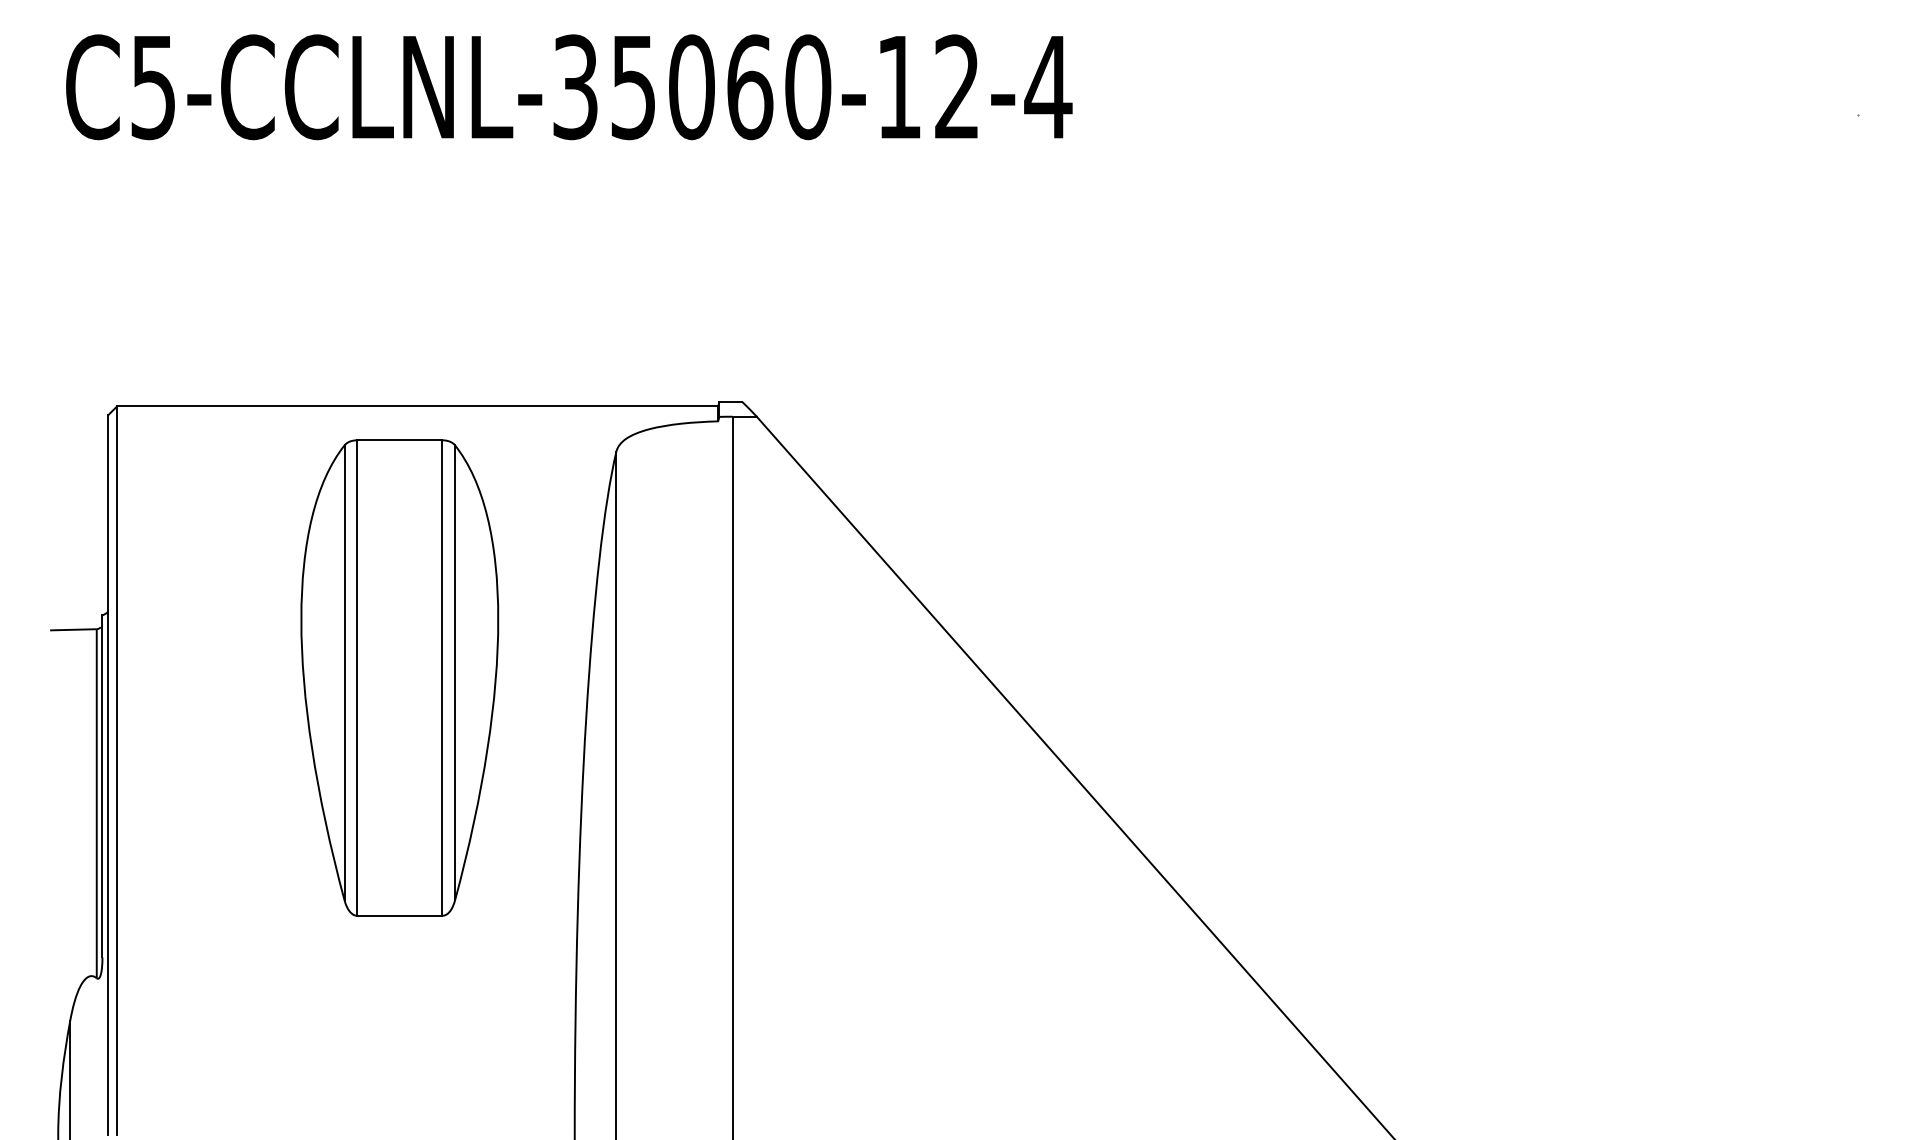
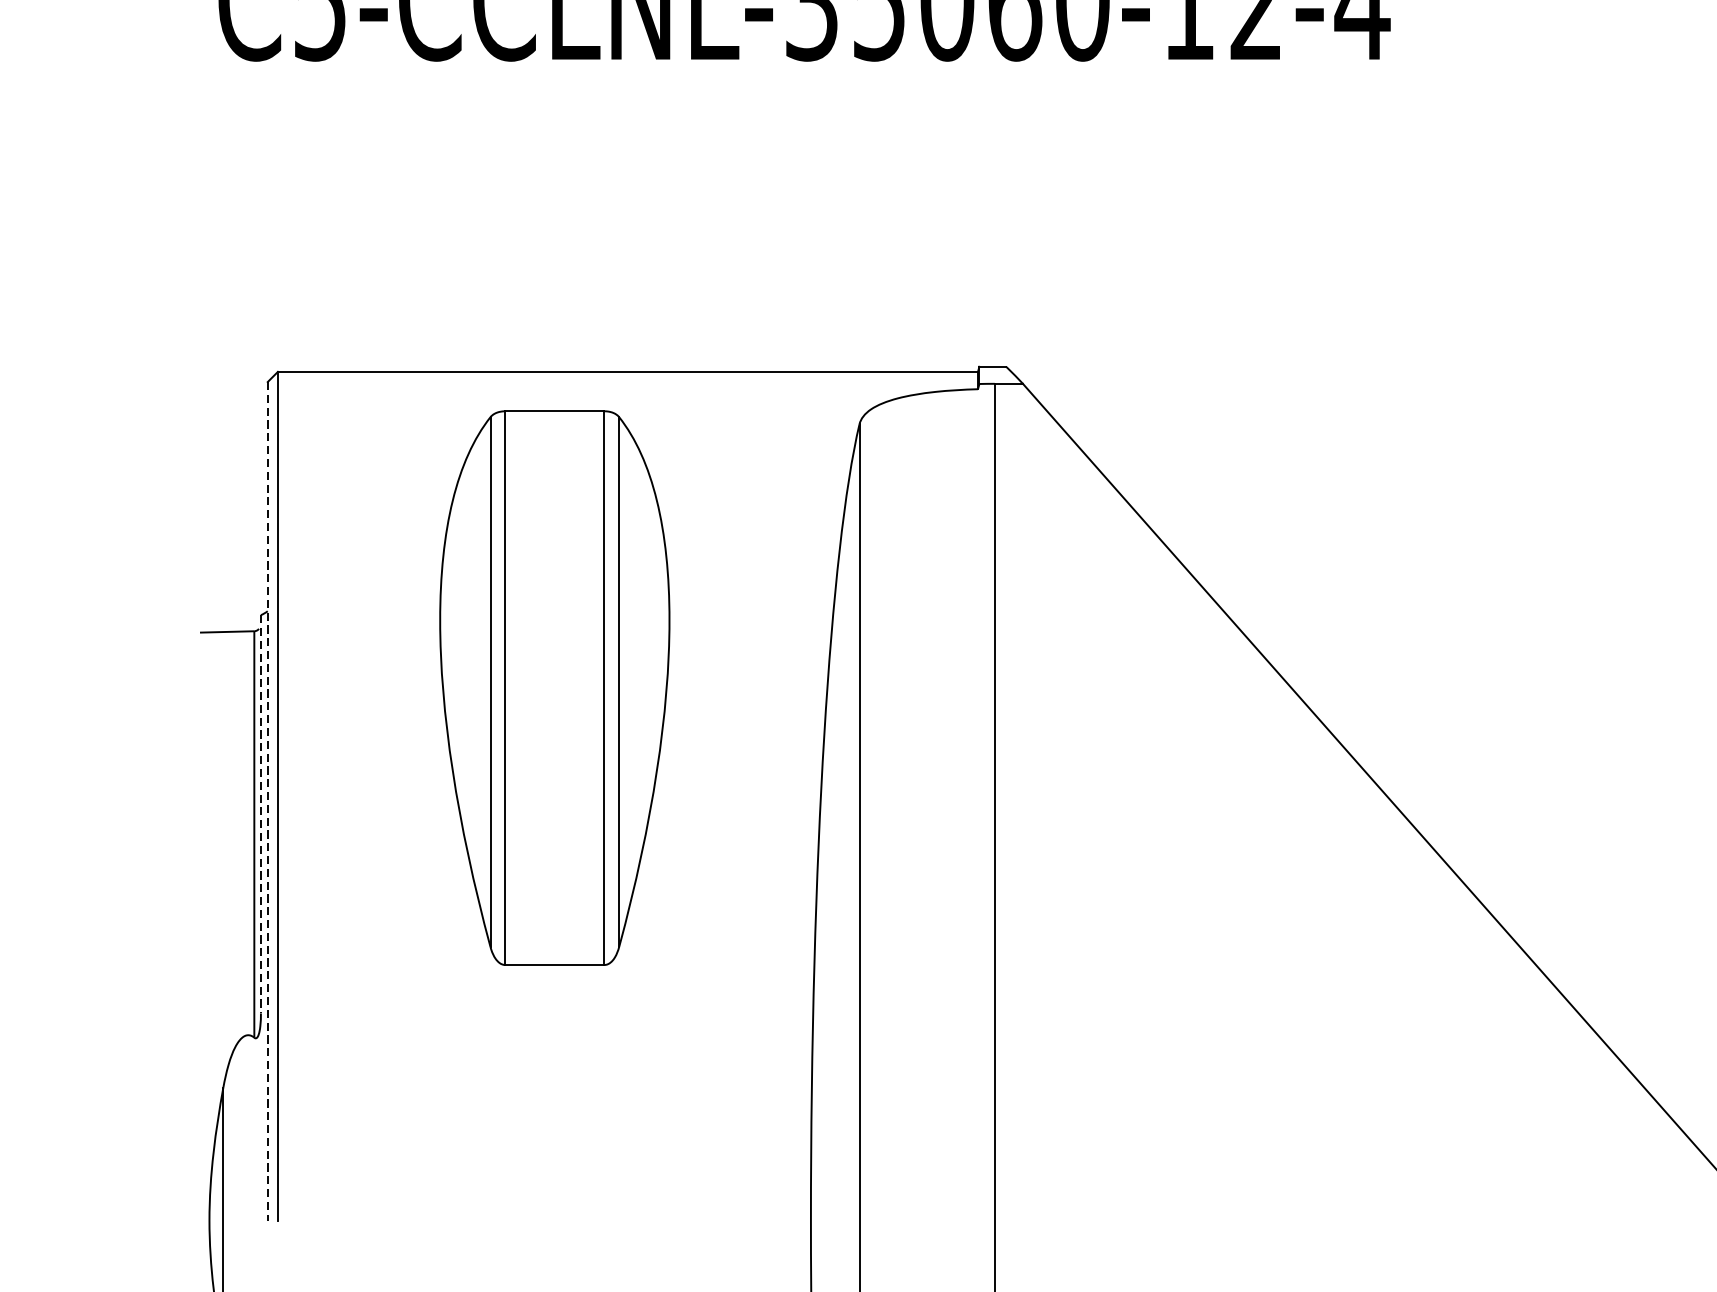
part: (399, 677) -> (554, 687), moved
line: (108, 775) -> (268, 801), solid -> dashed
line: (102, 786) -> (261, 814), solid -> dashed

